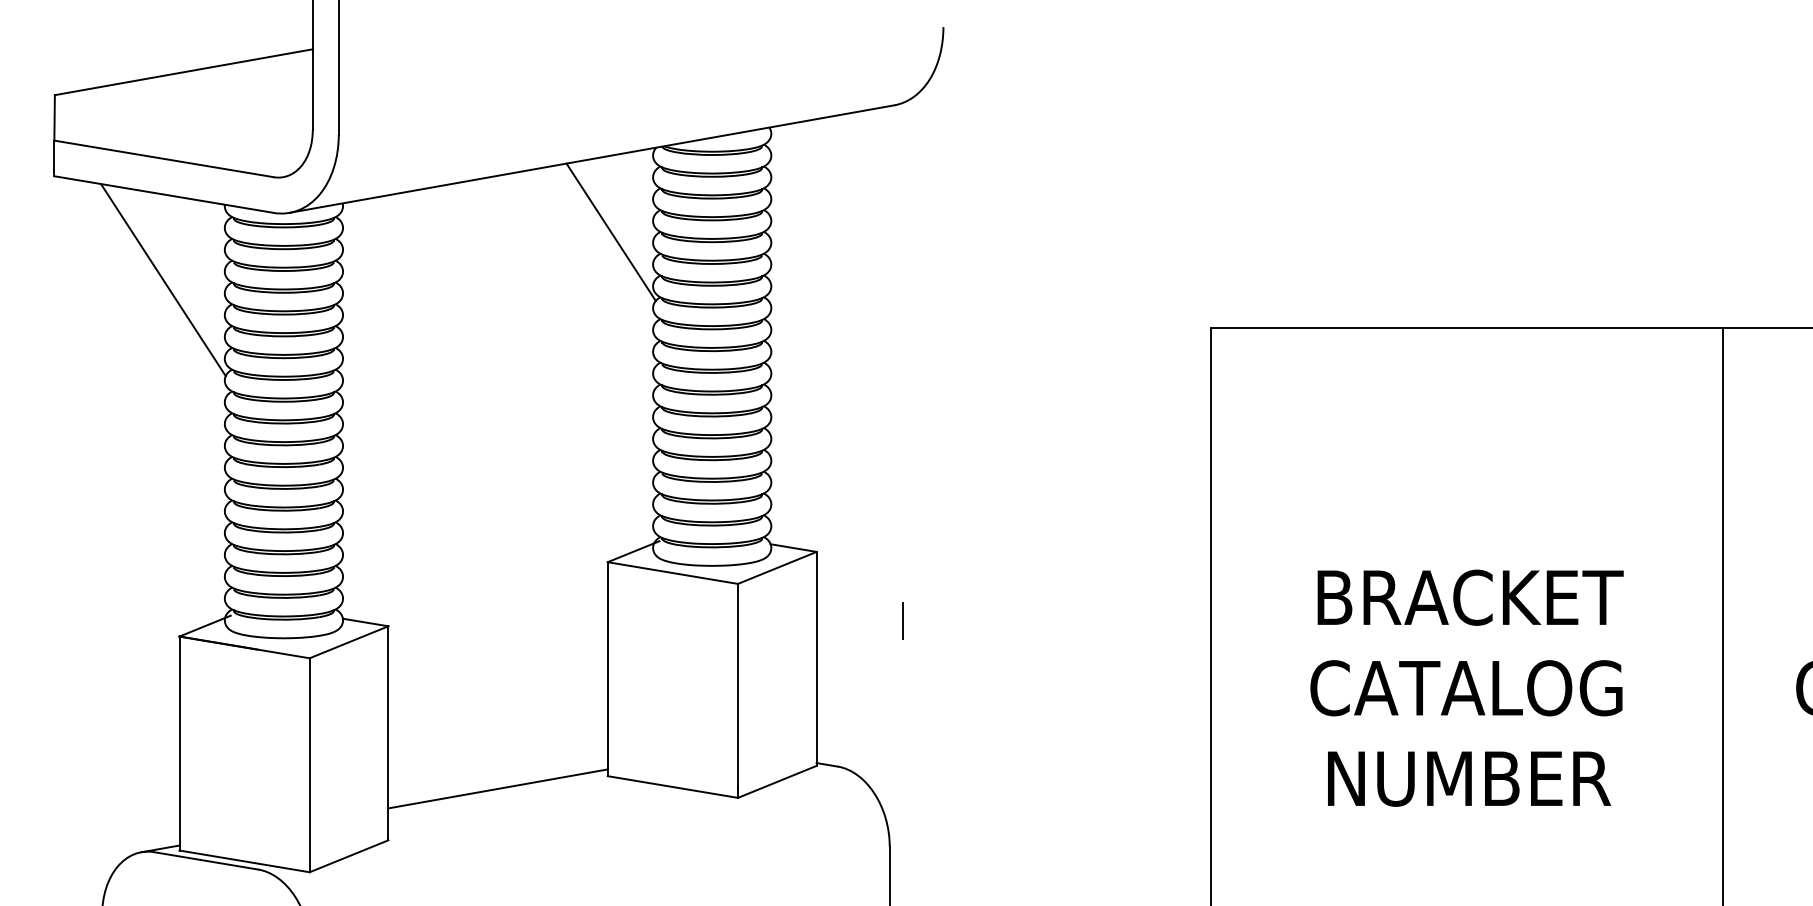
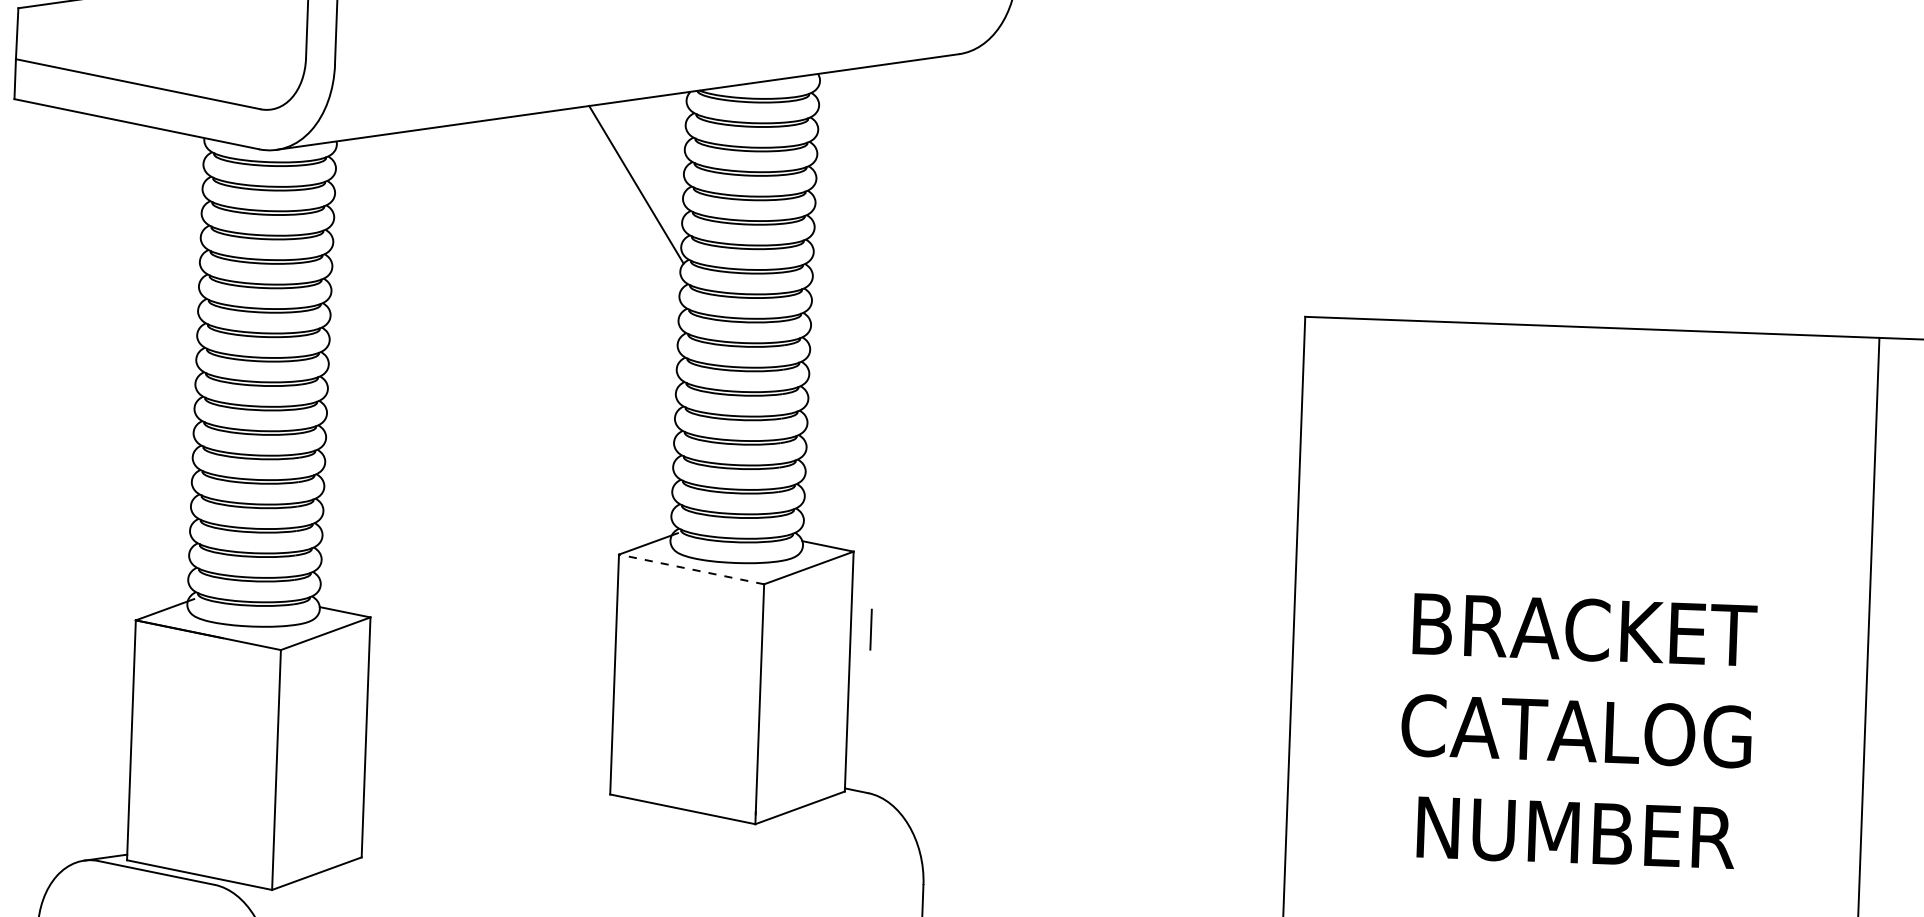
line: (163, 280) -> (132, 220), removed
line: (672, 572) -> (691, 568), solid -> dashed
line: (902, 620) -> (870, 629), moved
line: (497, 788) -> (486, 803), removed

